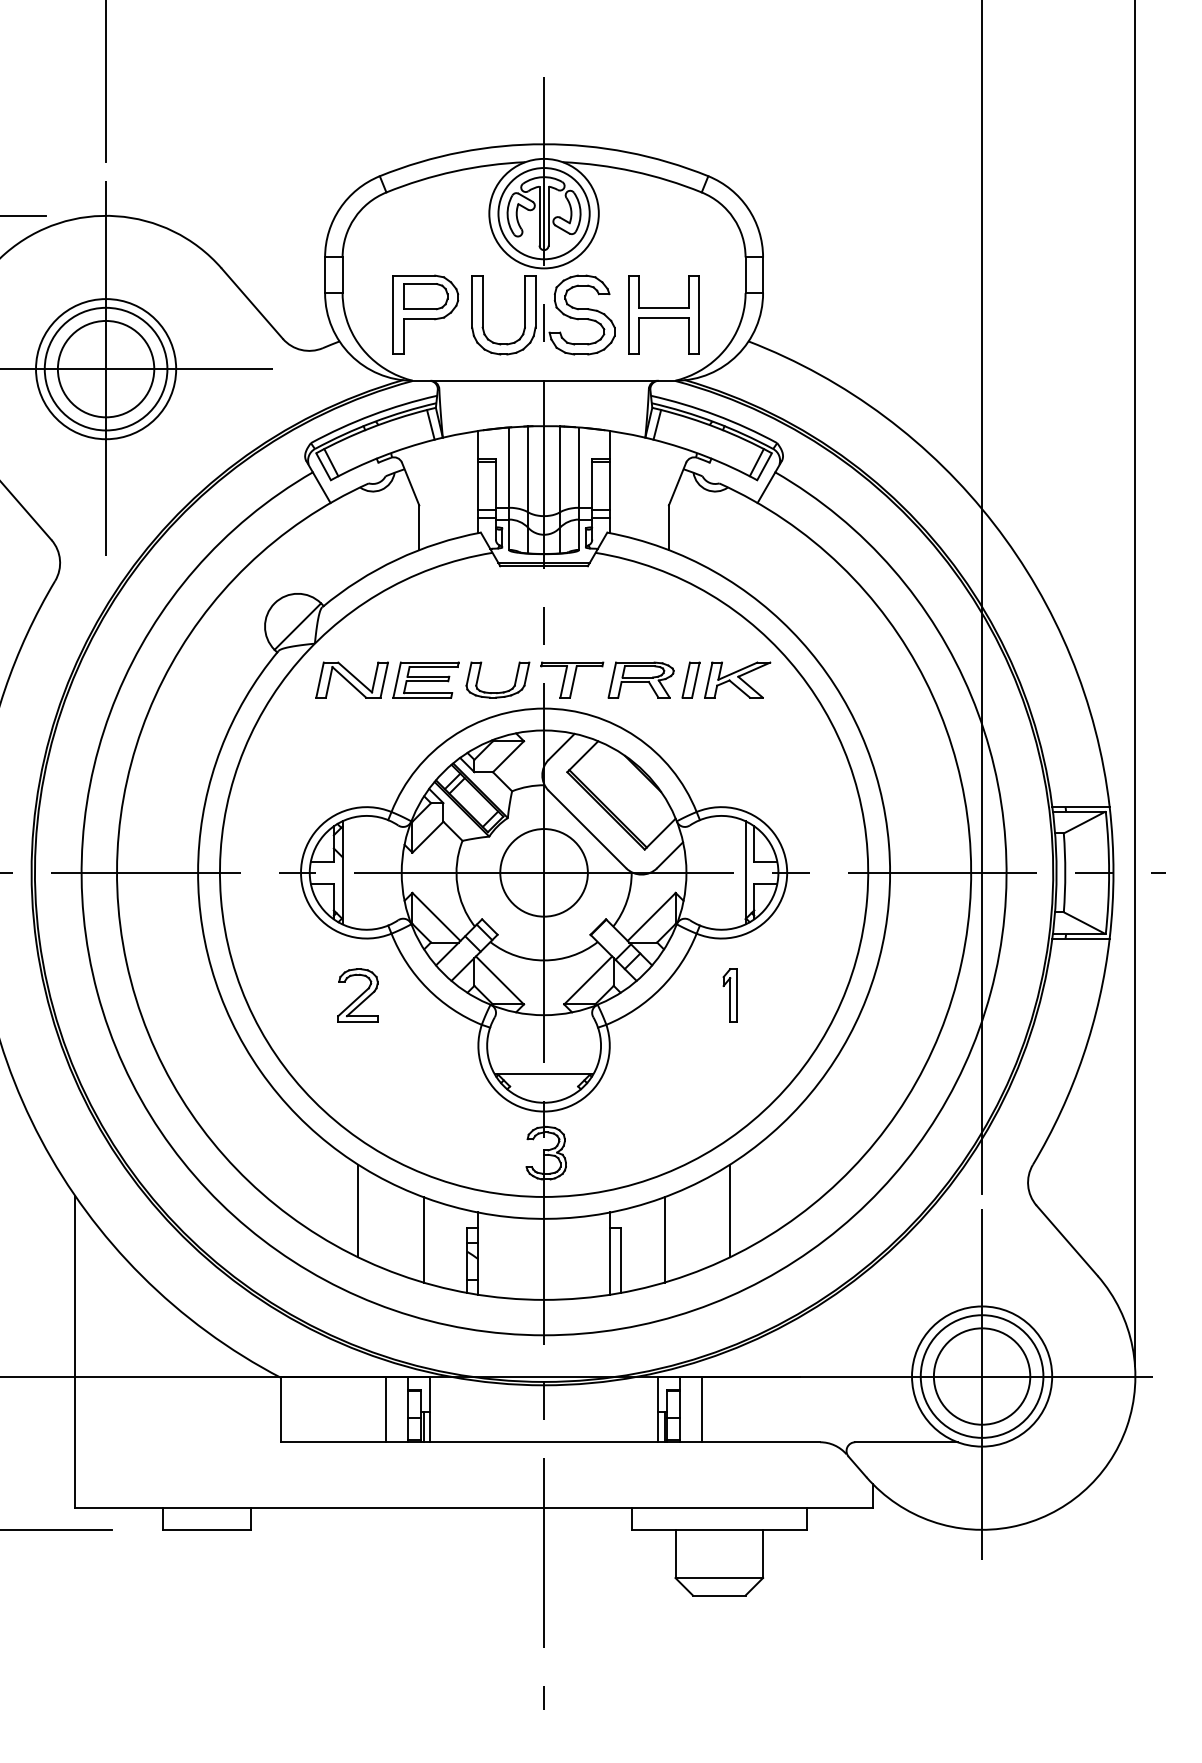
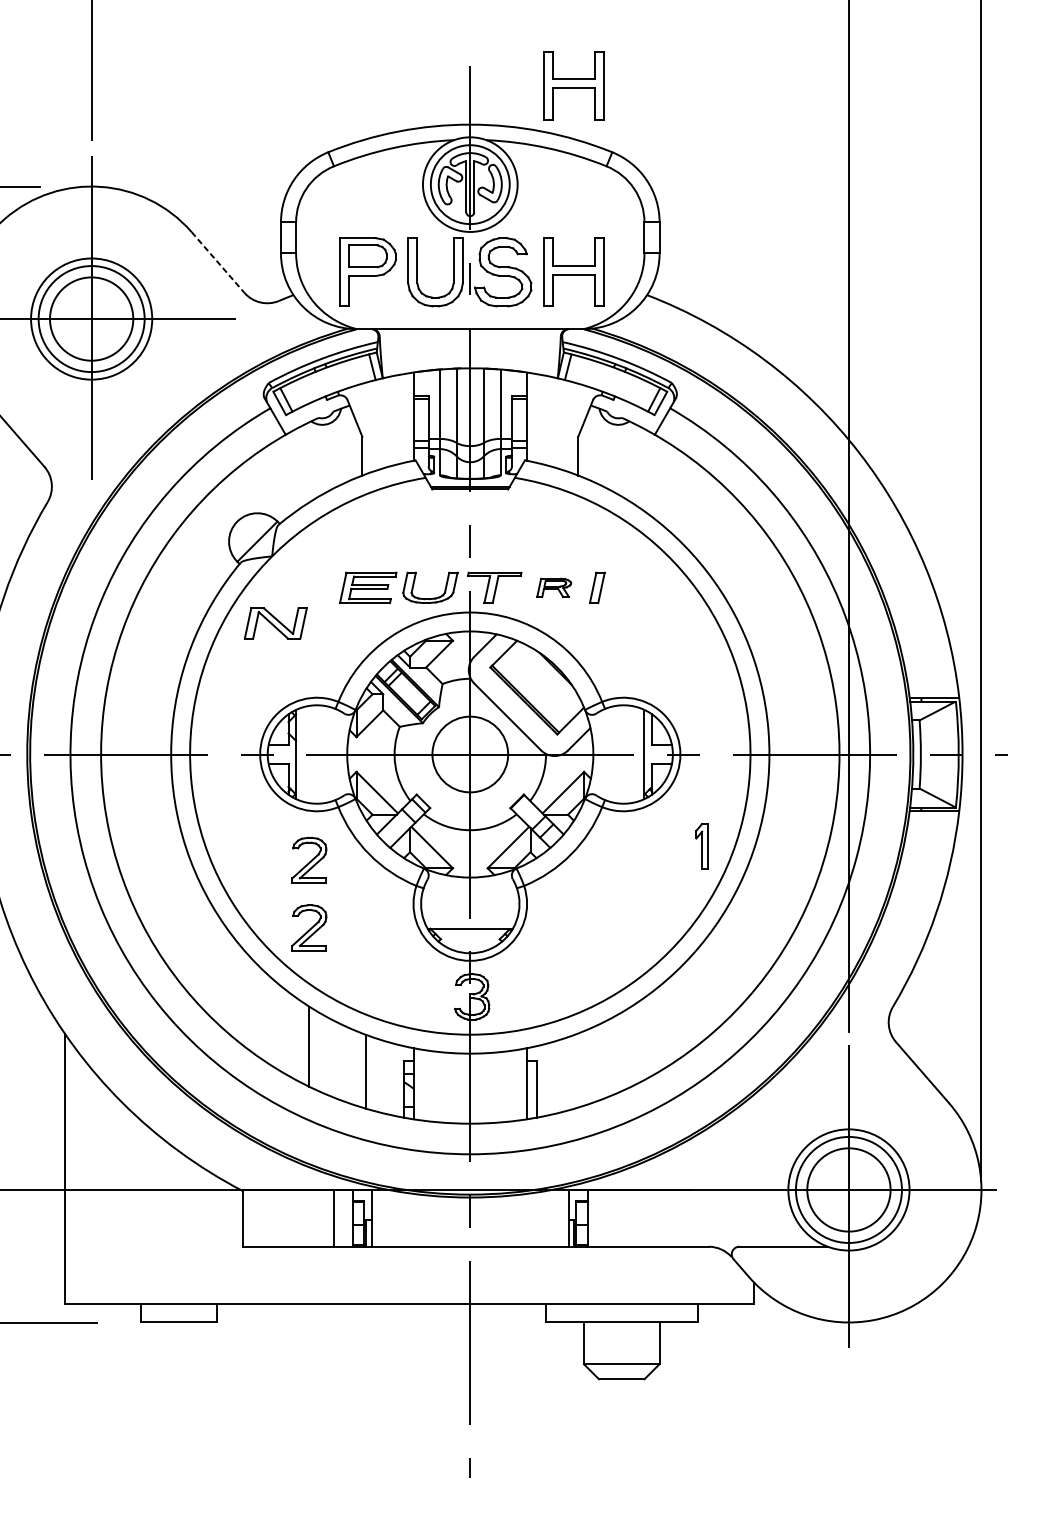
part: (663, 98) -> (573, 85), added
line: (252, 303) -> (218, 262), solid -> dashed
part: (351, 679) -> (275, 622), moved
part: (640, 679) -> (553, 587), size x0.6
part: (737, 679) -> (637, 587), removed
part: (729, 995) -> (701, 846), moved
part: (357, 1073) -> (308, 927), added
line: (730, 1210) -> (631, 1046), removed
line: (664, 1239) -> (574, 1071), removed
line: (701, 1409) -> (606, 1218), removed

